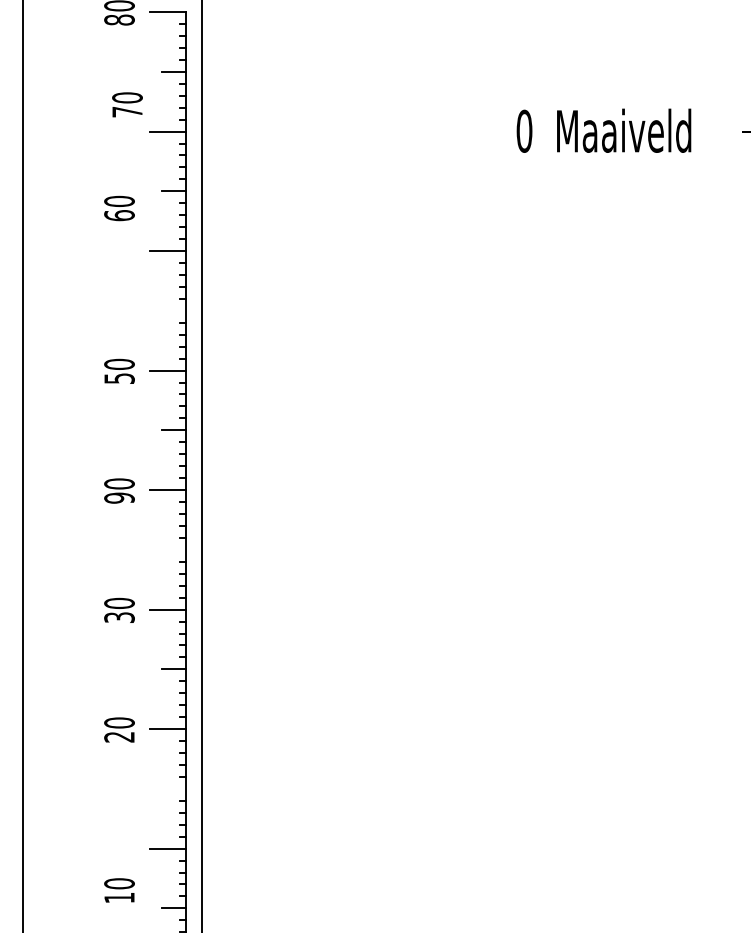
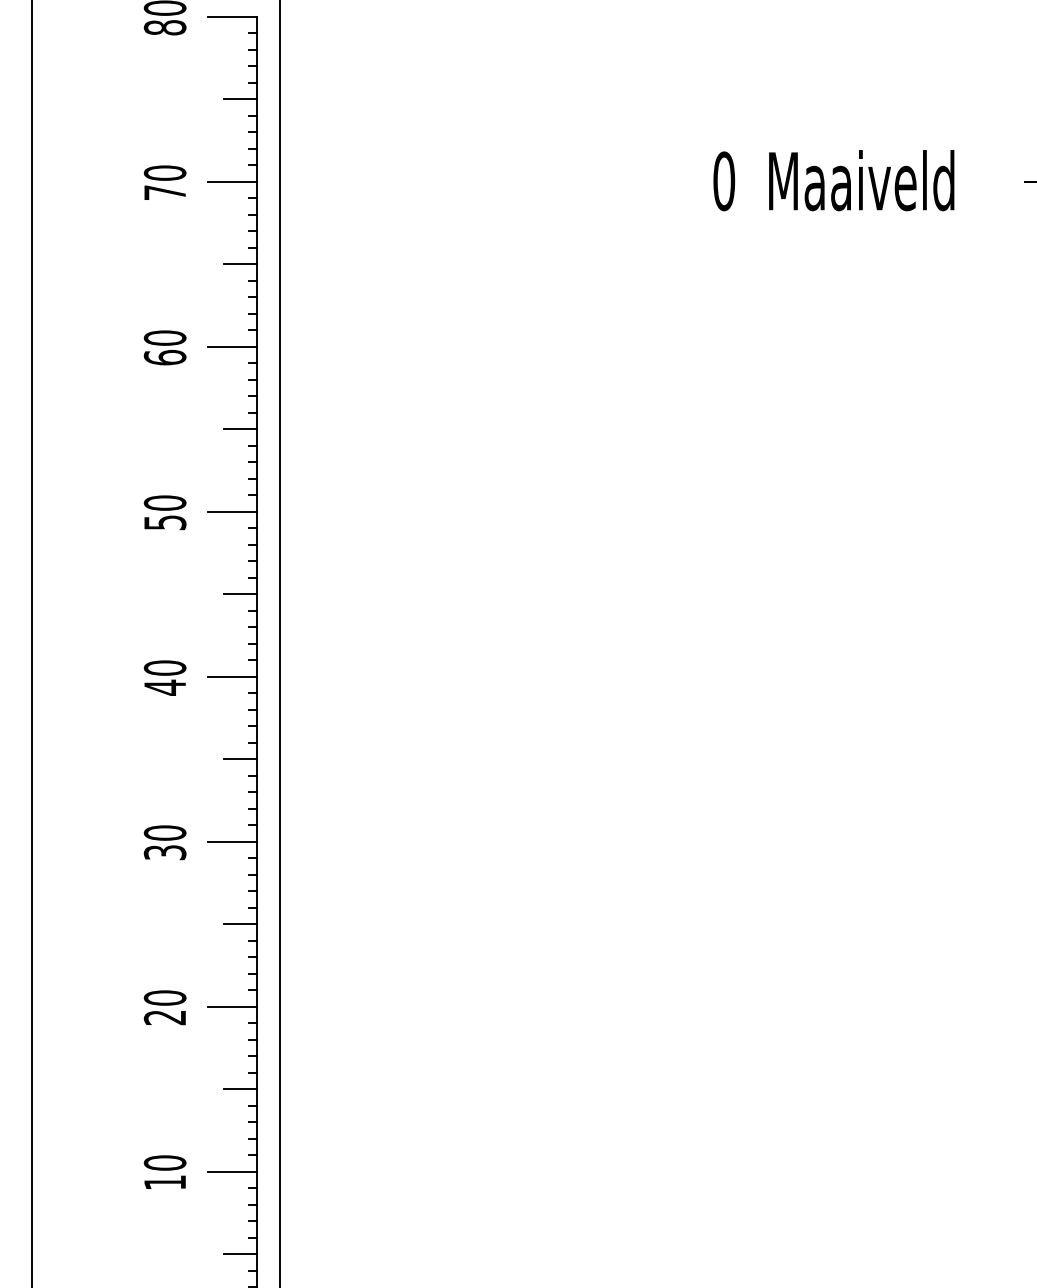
text: (127, 104) -> (164, 182), moved
text: (119, 208) -> (164, 347), moved
line: (174, 311) -> (240, 429), added
text: (119, 498) -> (164, 687), 90 -> 40
line: (174, 550) -> (240, 759), added
line: (174, 789) -> (240, 1089), added
text: (119, 889) -> (164, 1171), moved

